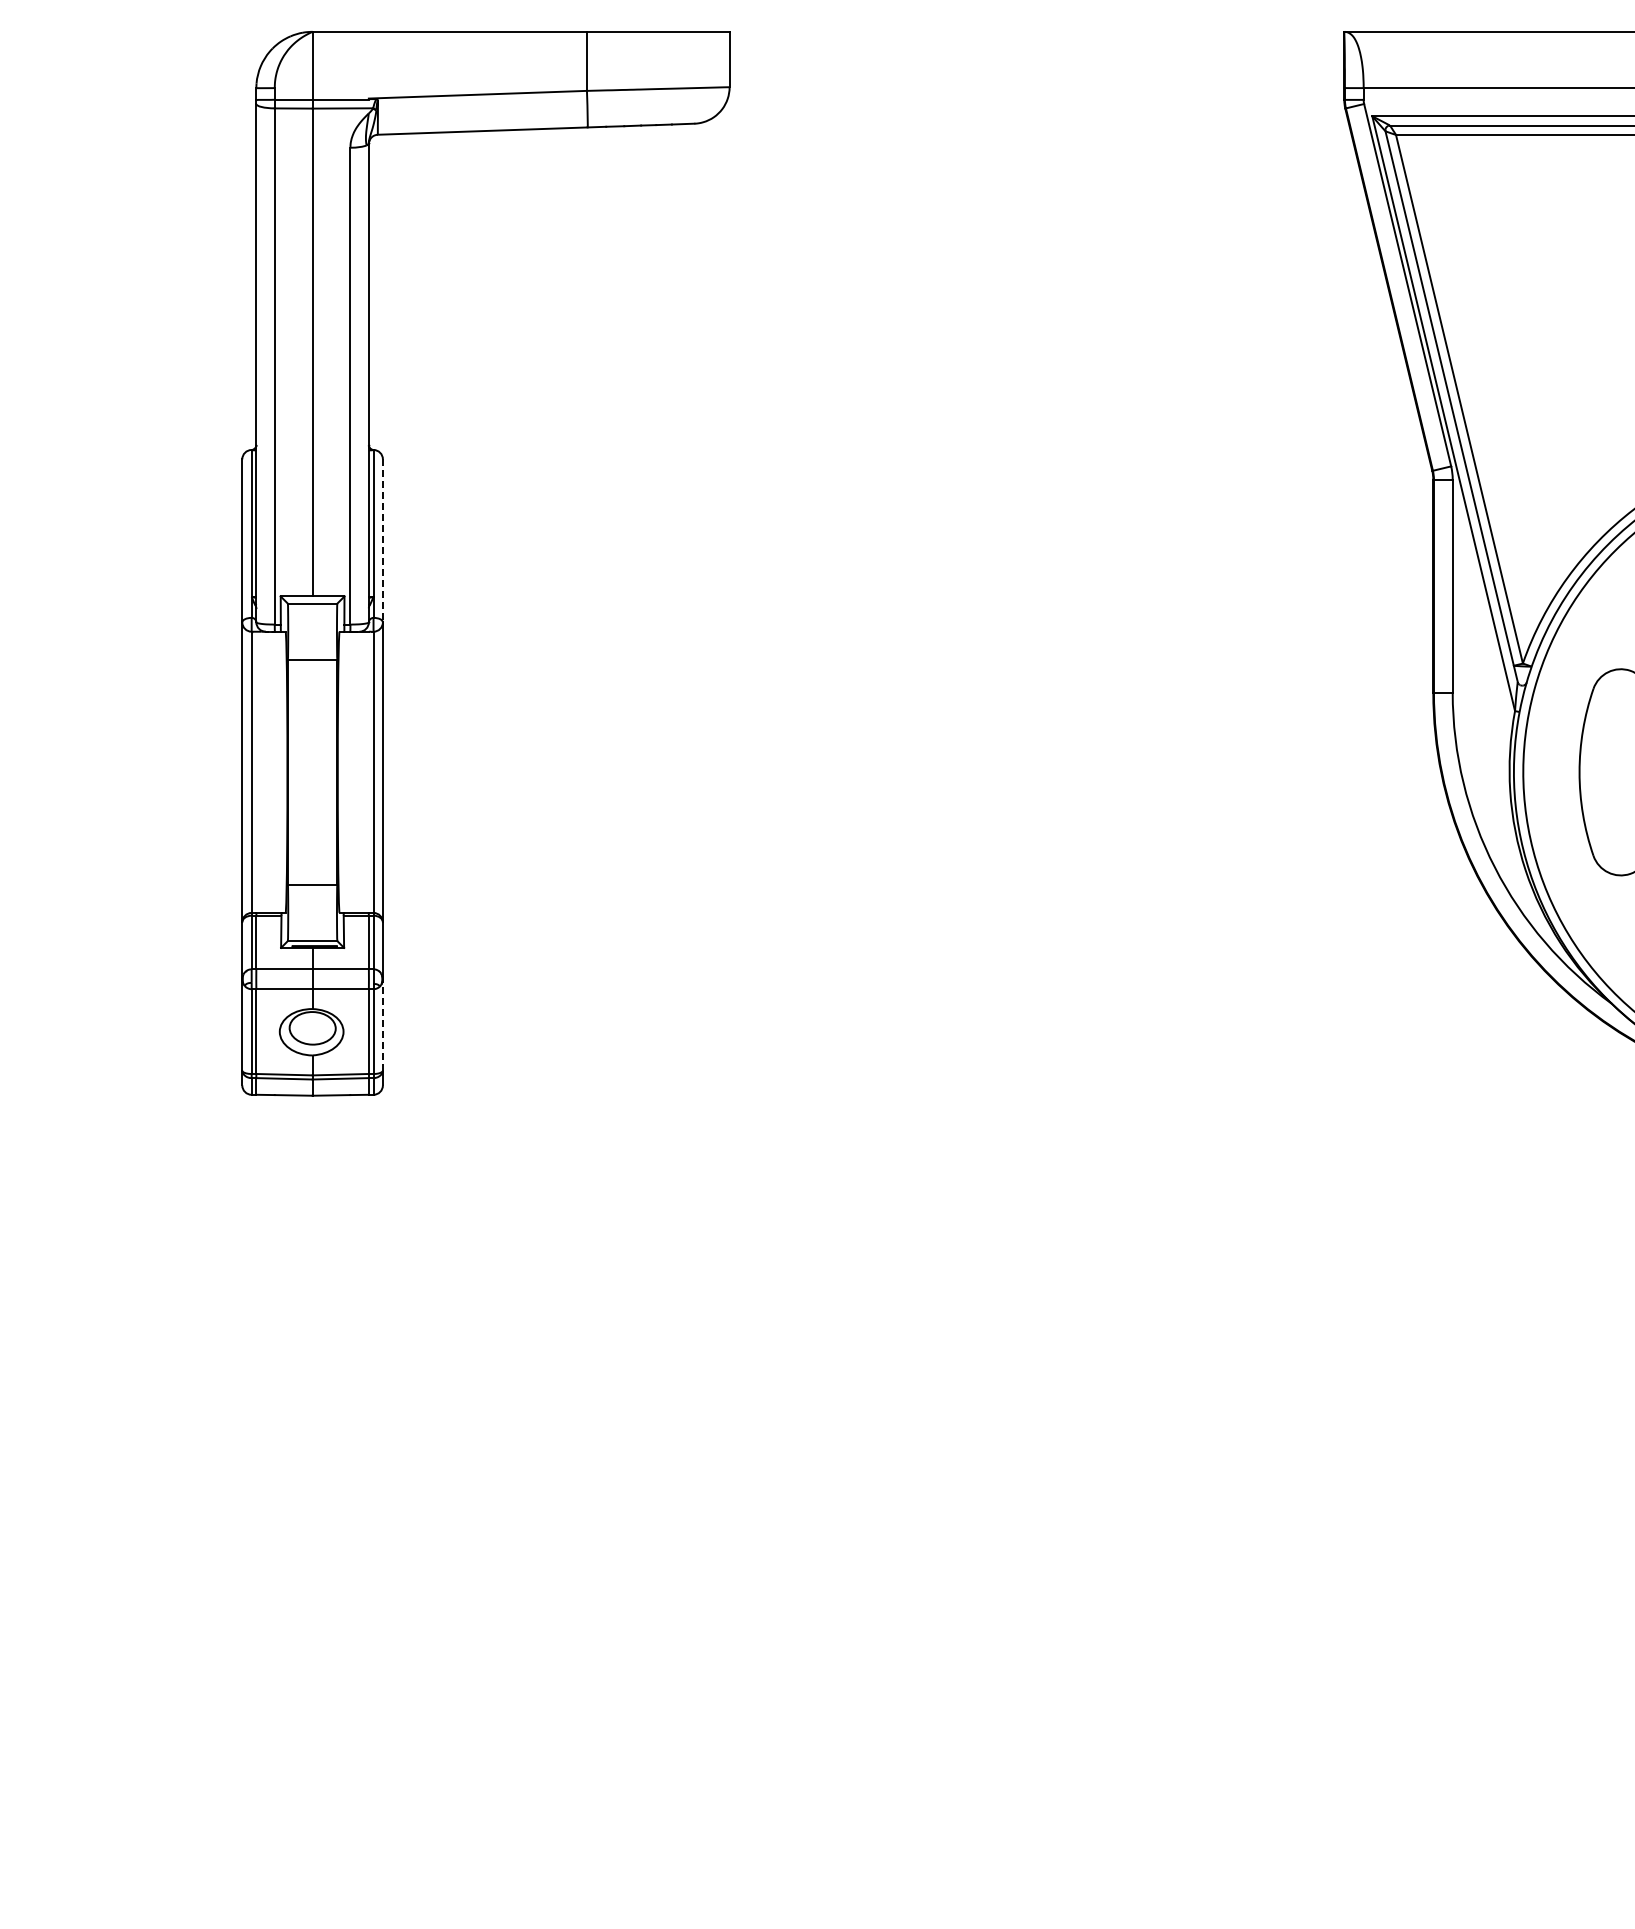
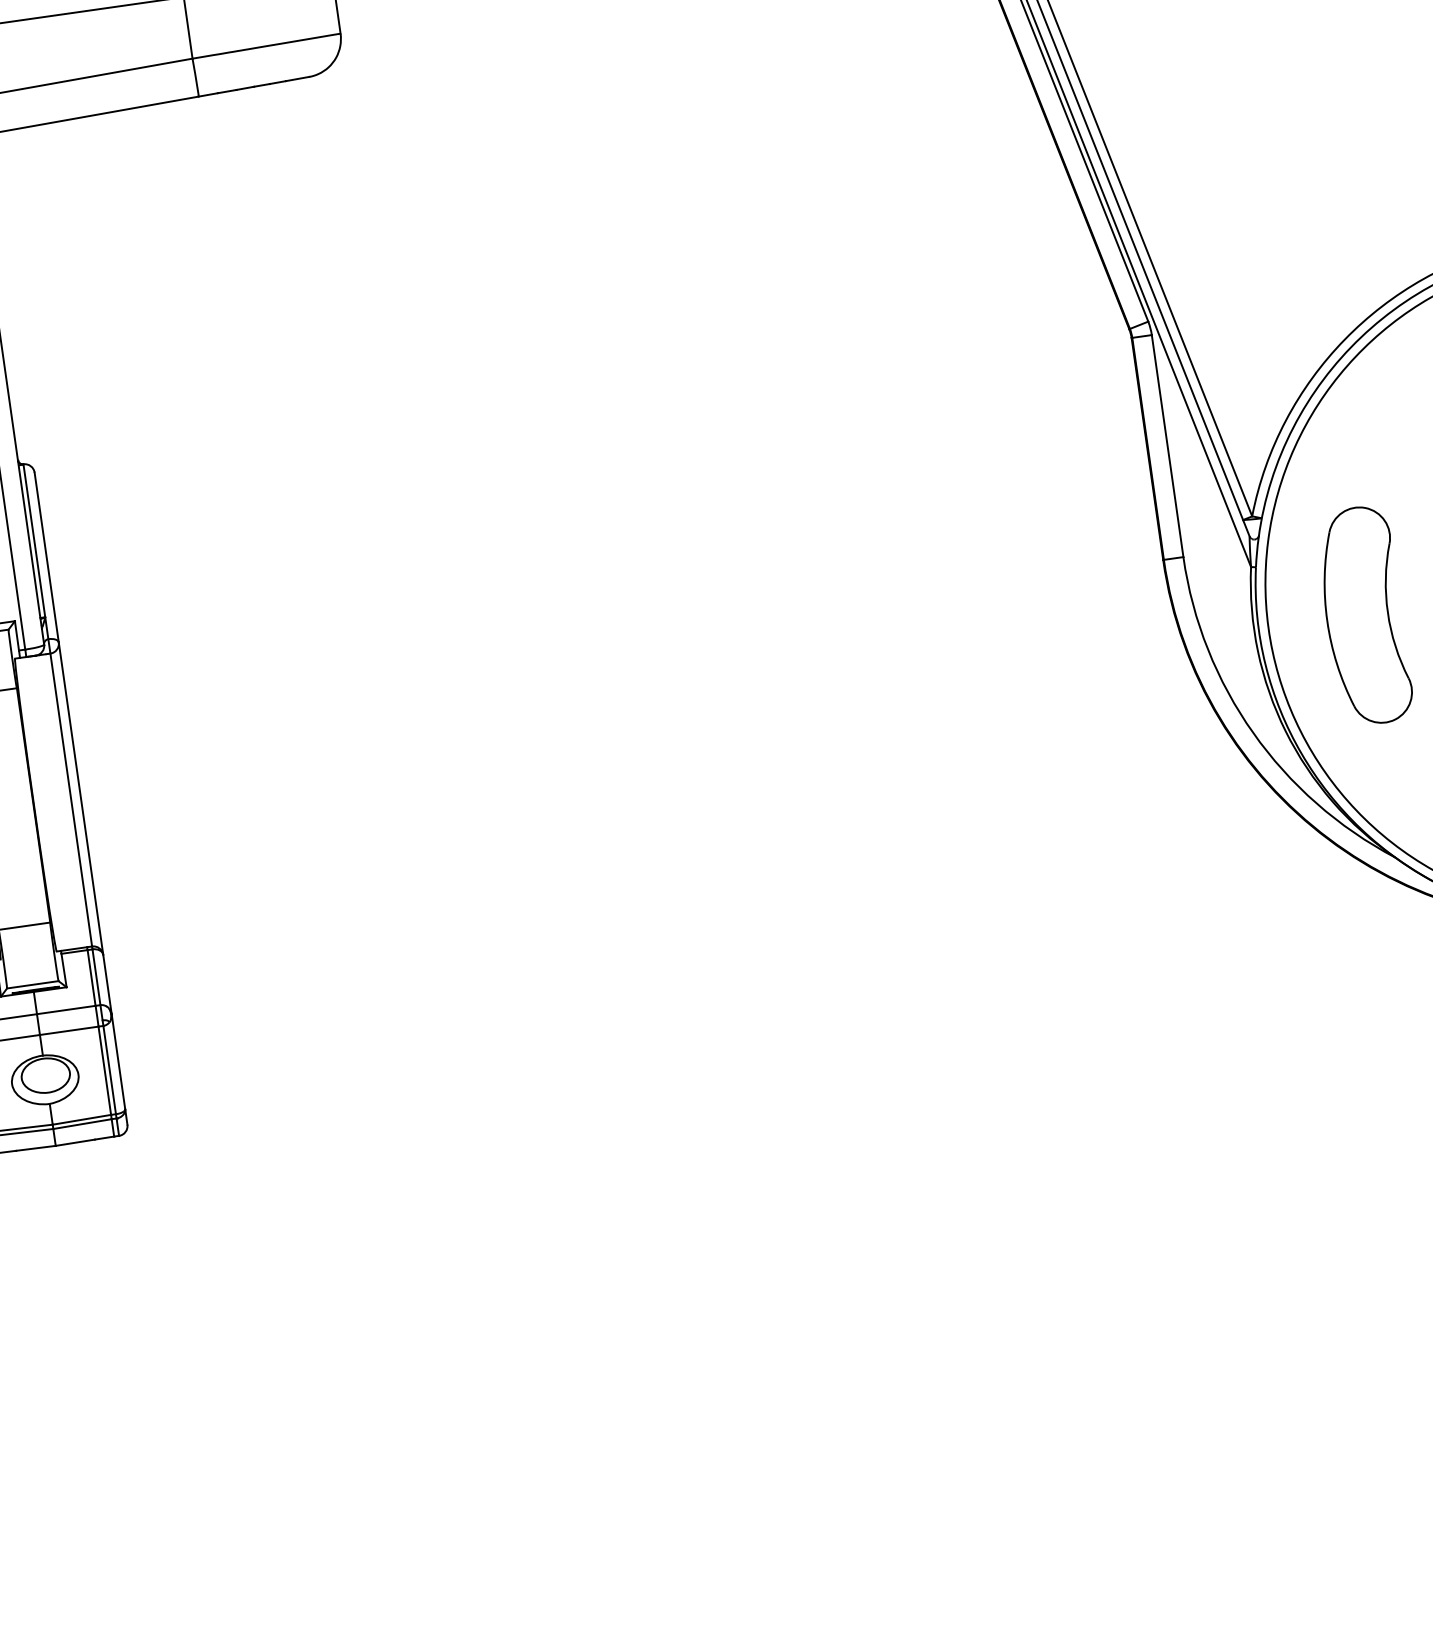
line: (382, 540) -> (46, 557), dashed -> solid
line: (382, 1024) -> (117, 1061), dashed -> solid

